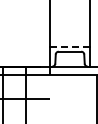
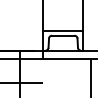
line: (70, 46) -> (63, 30), dashed -> solid

